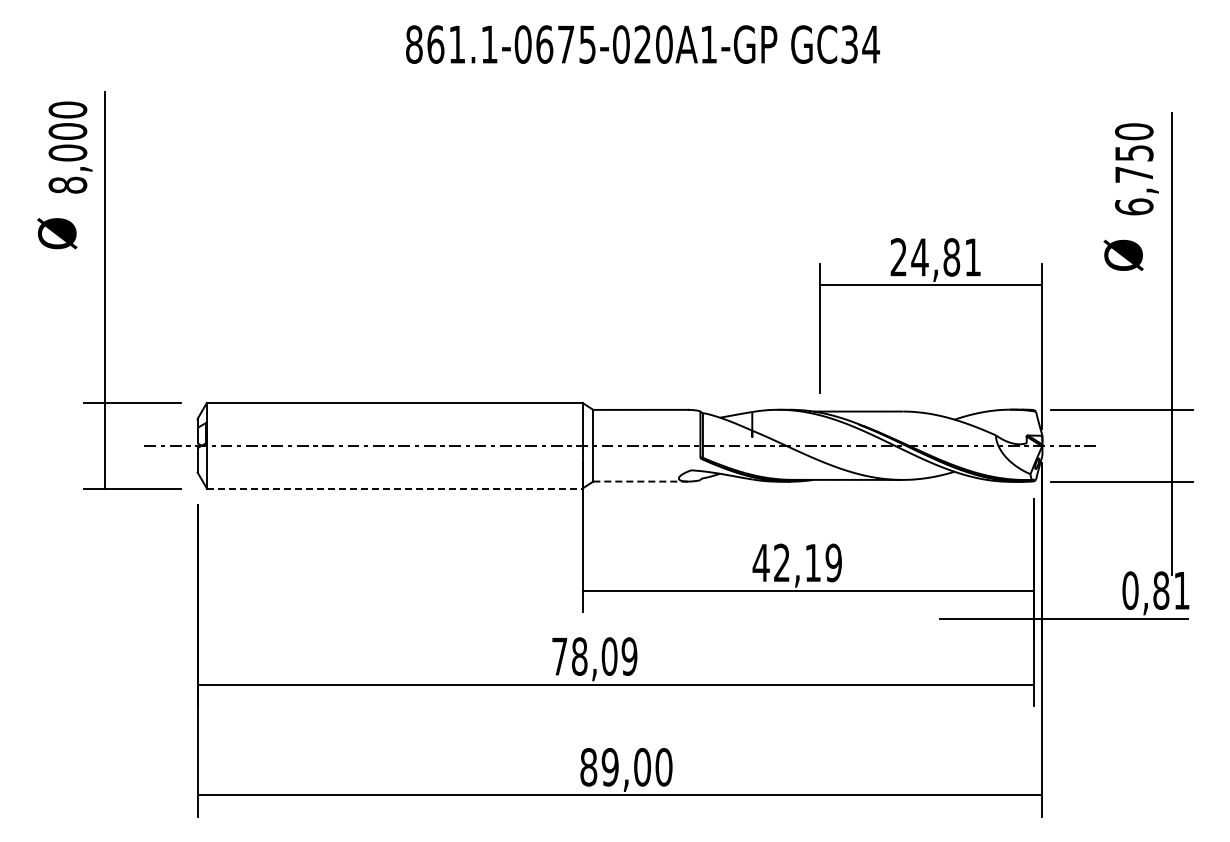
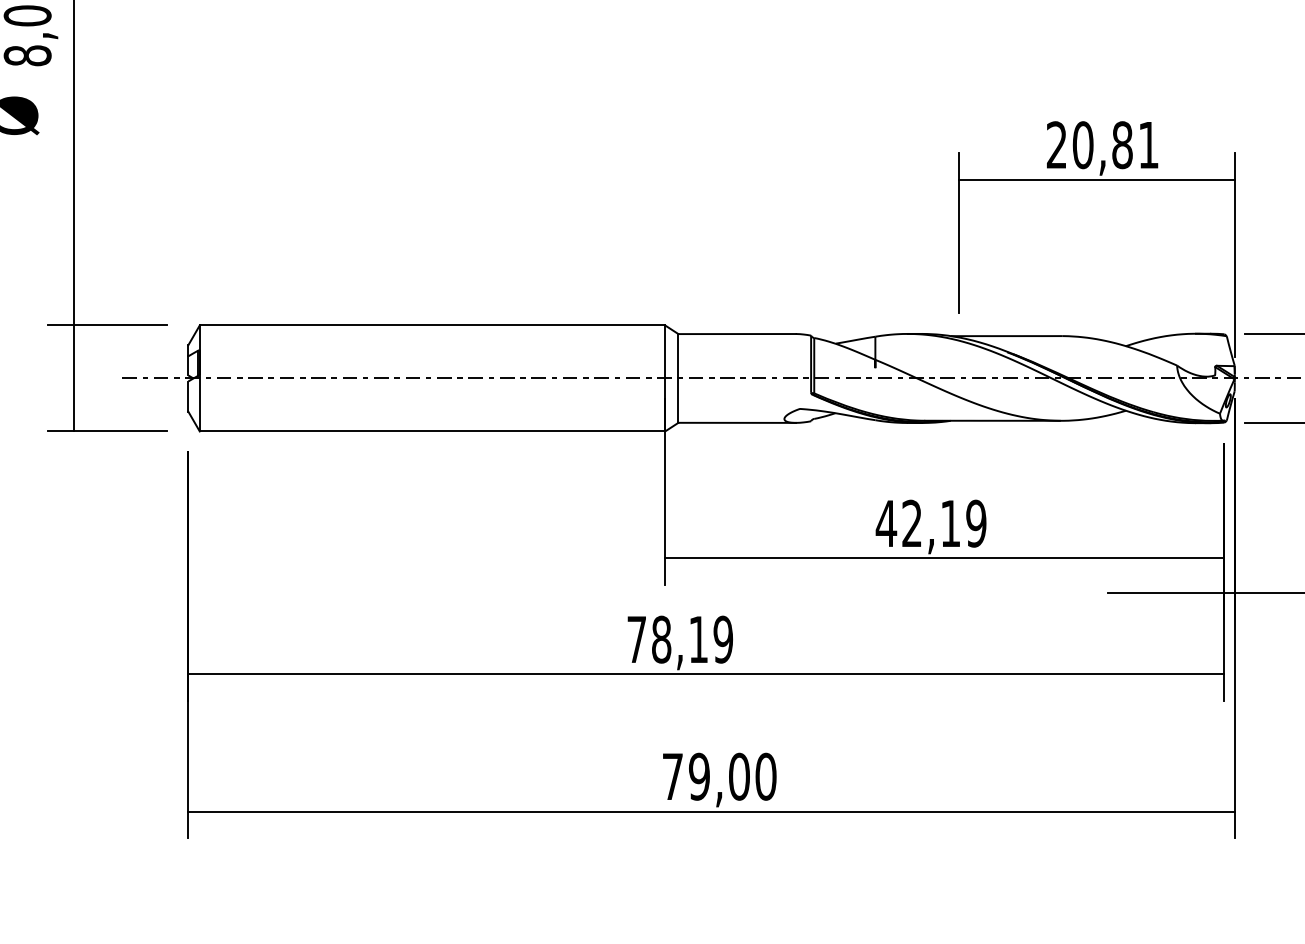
text: (919, 257) -> (1082, 145), 24,81 -> 20,81
line: (641, 481) -> (738, 422), dashed -> solid
line: (394, 488) -> (432, 431), dashed -> solid
text: (609, 656) -> (698, 639), 78,09 -> 78,19
text: (588, 767) -> (672, 777), 89,00 -> 79,00

